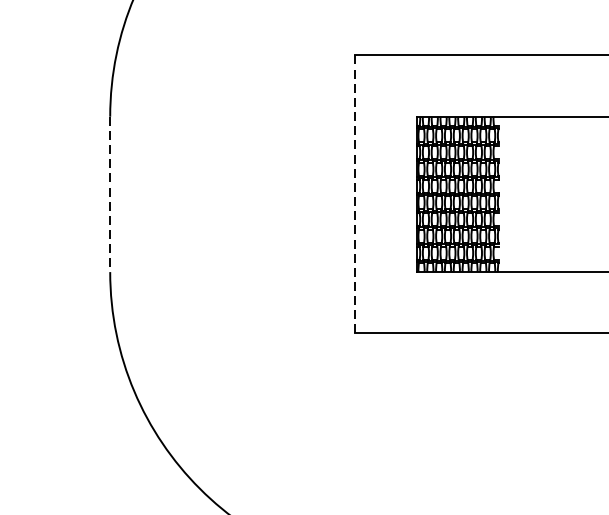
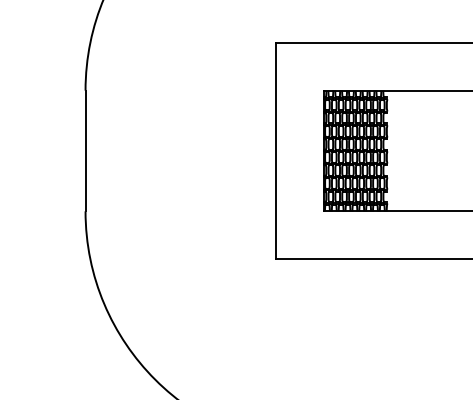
line: (355, 193) -> (276, 150), dashed -> solid
line: (110, 195) -> (85, 151), dashed -> solid

